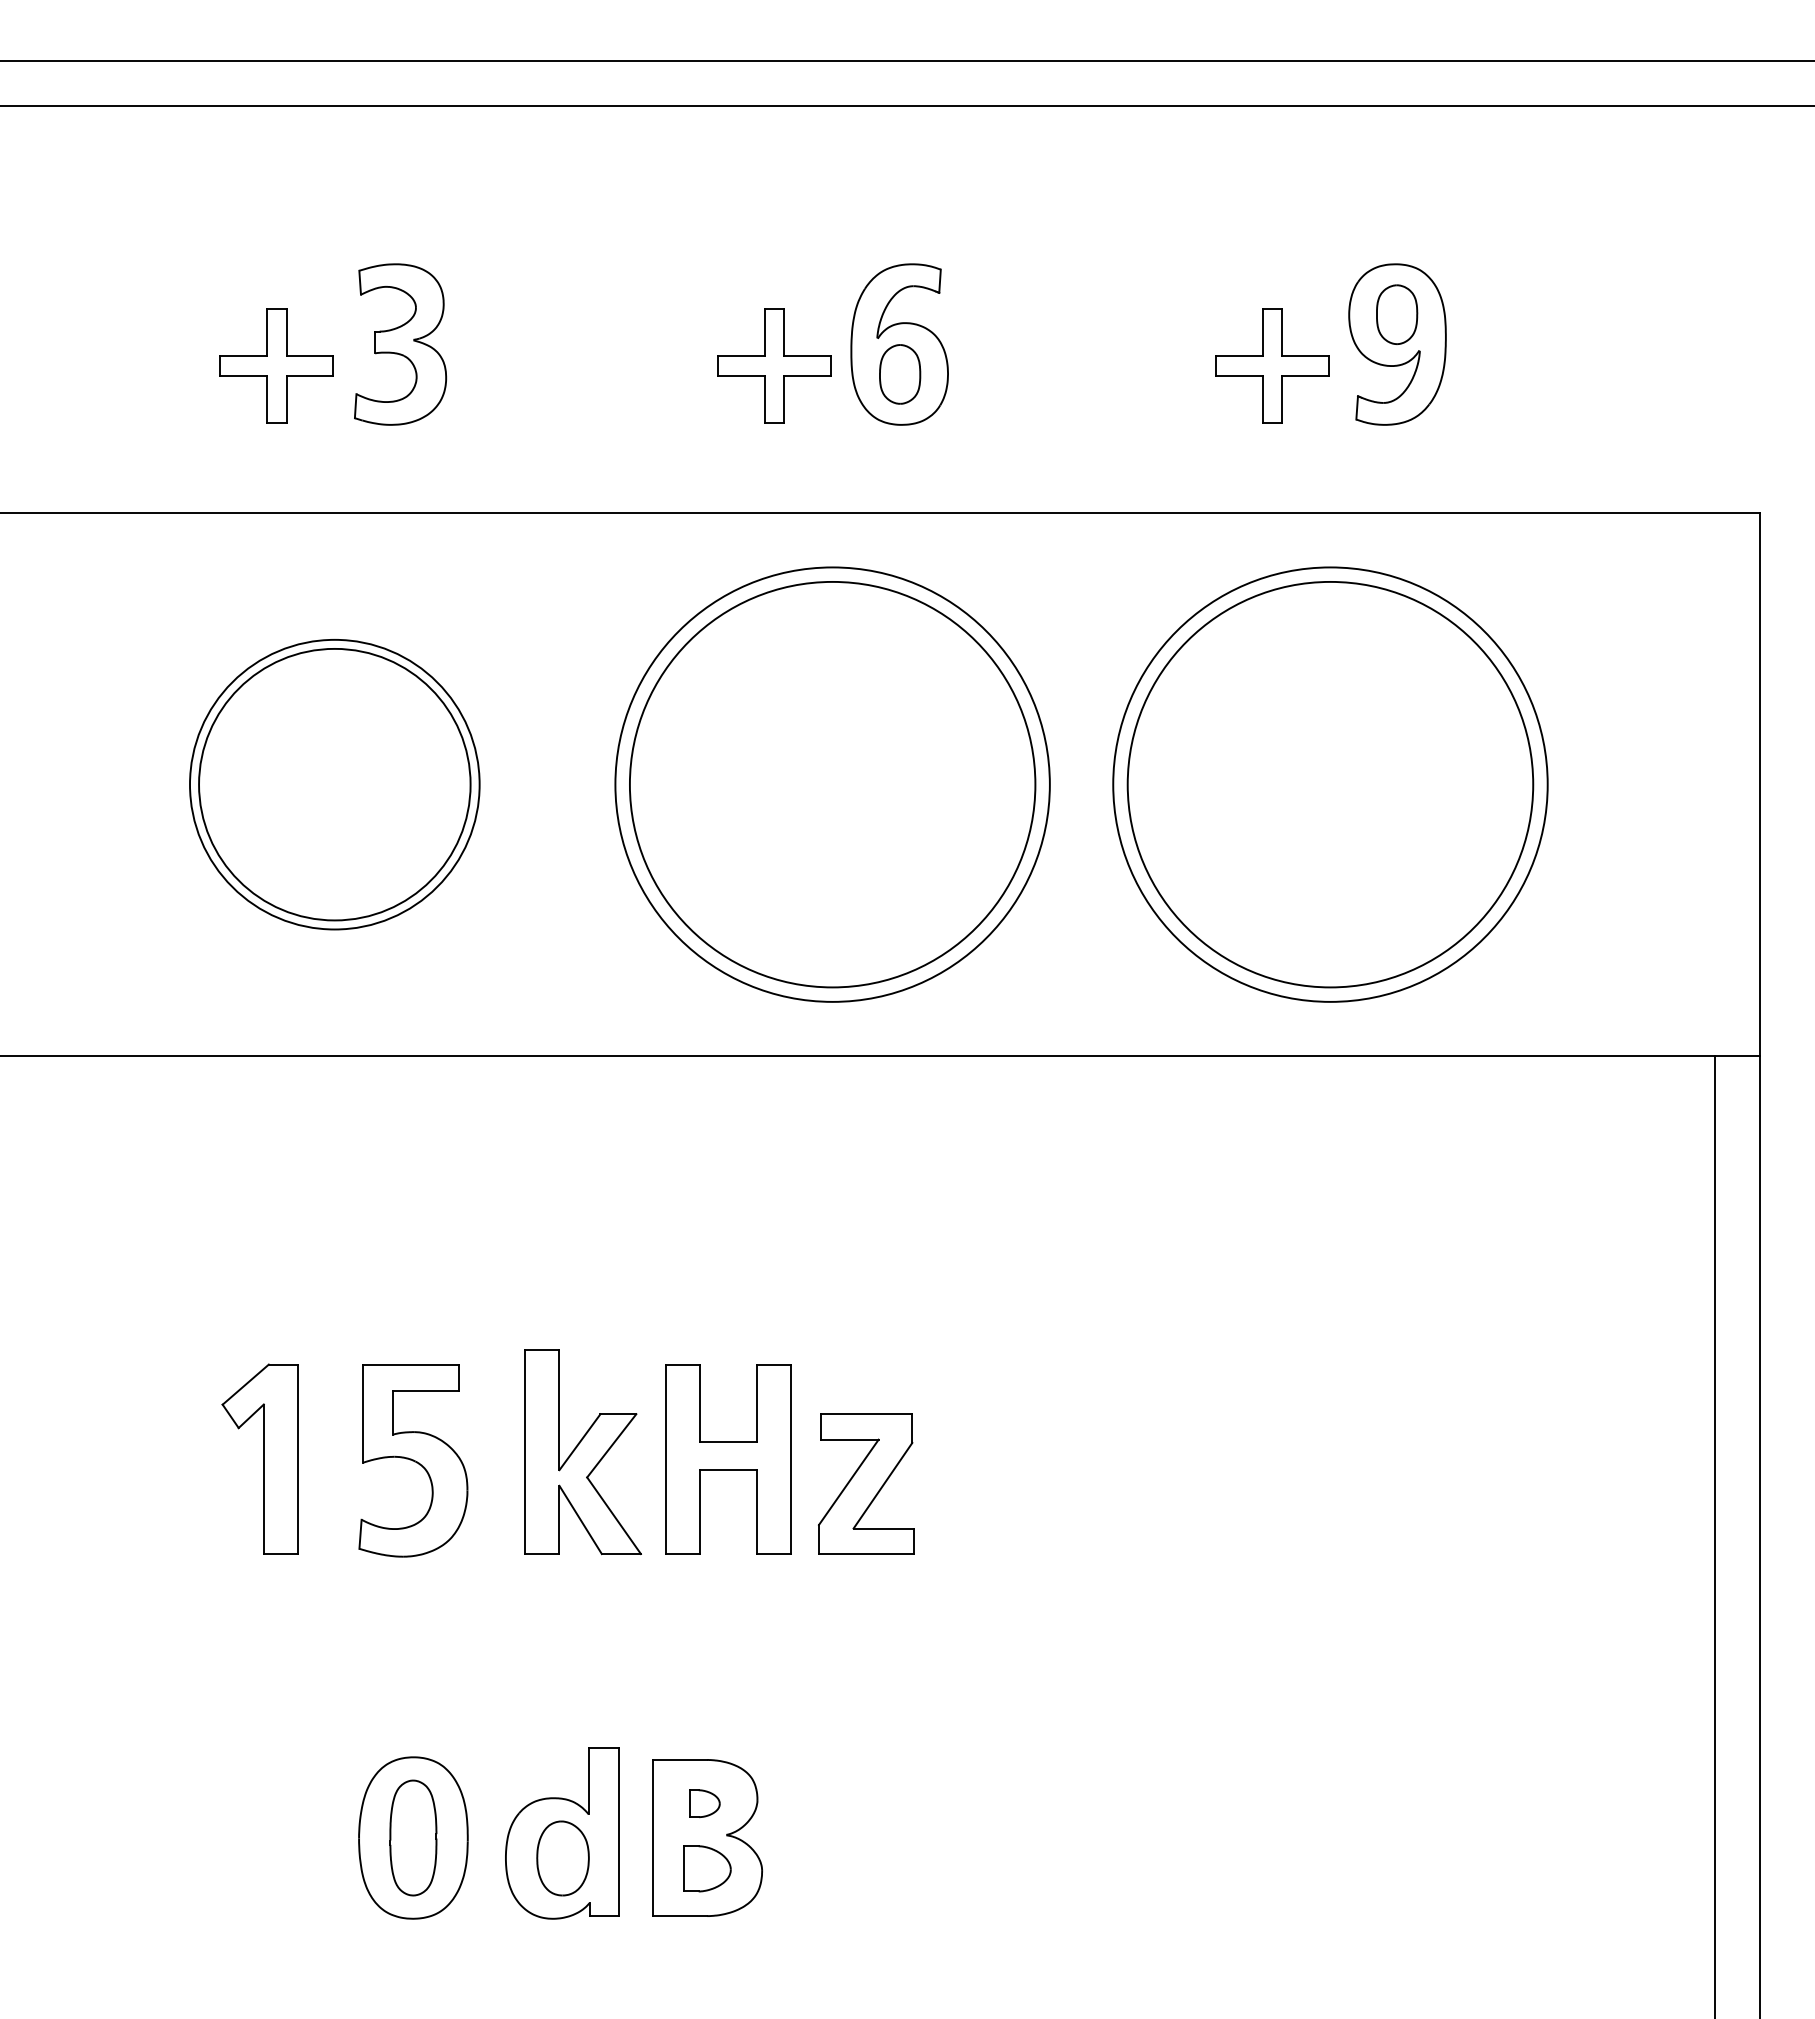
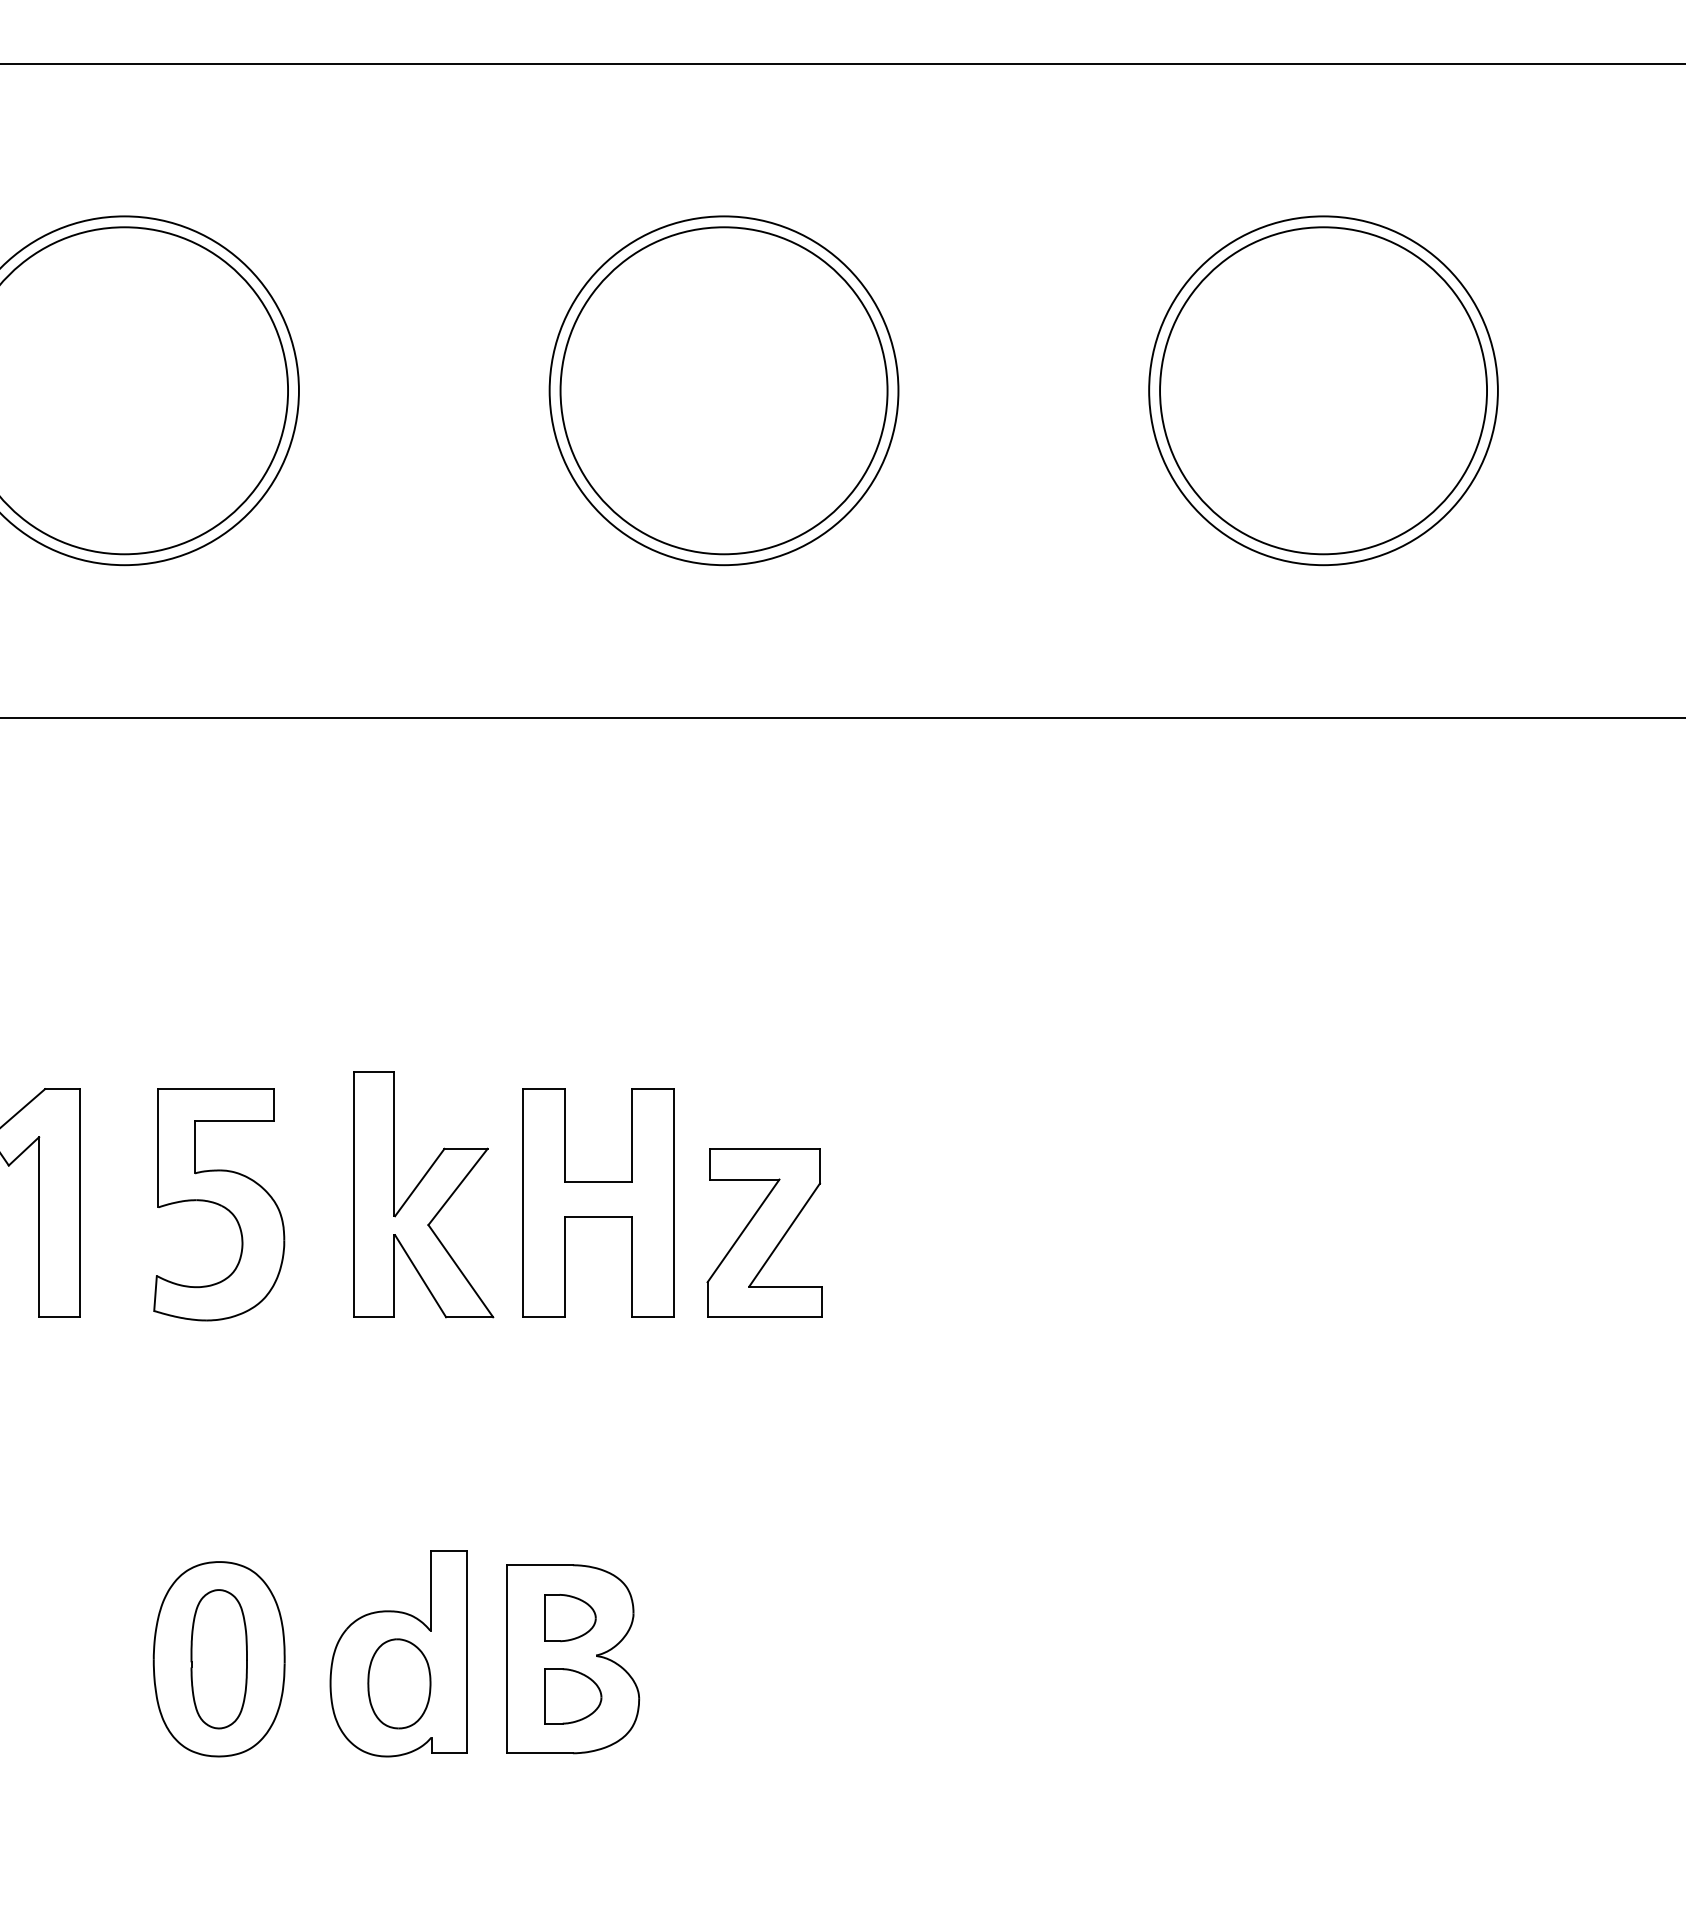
circle: (832, 784) -> (723, 390), size x0.62
circle: (832, 784) -> (723, 390), size x0.71
circle: (1330, 784) -> (1323, 390), size x0.62
circle: (1330, 784) -> (1323, 390), size x0.71
part: (704, 1803) -> (569, 1617), size x1.43

